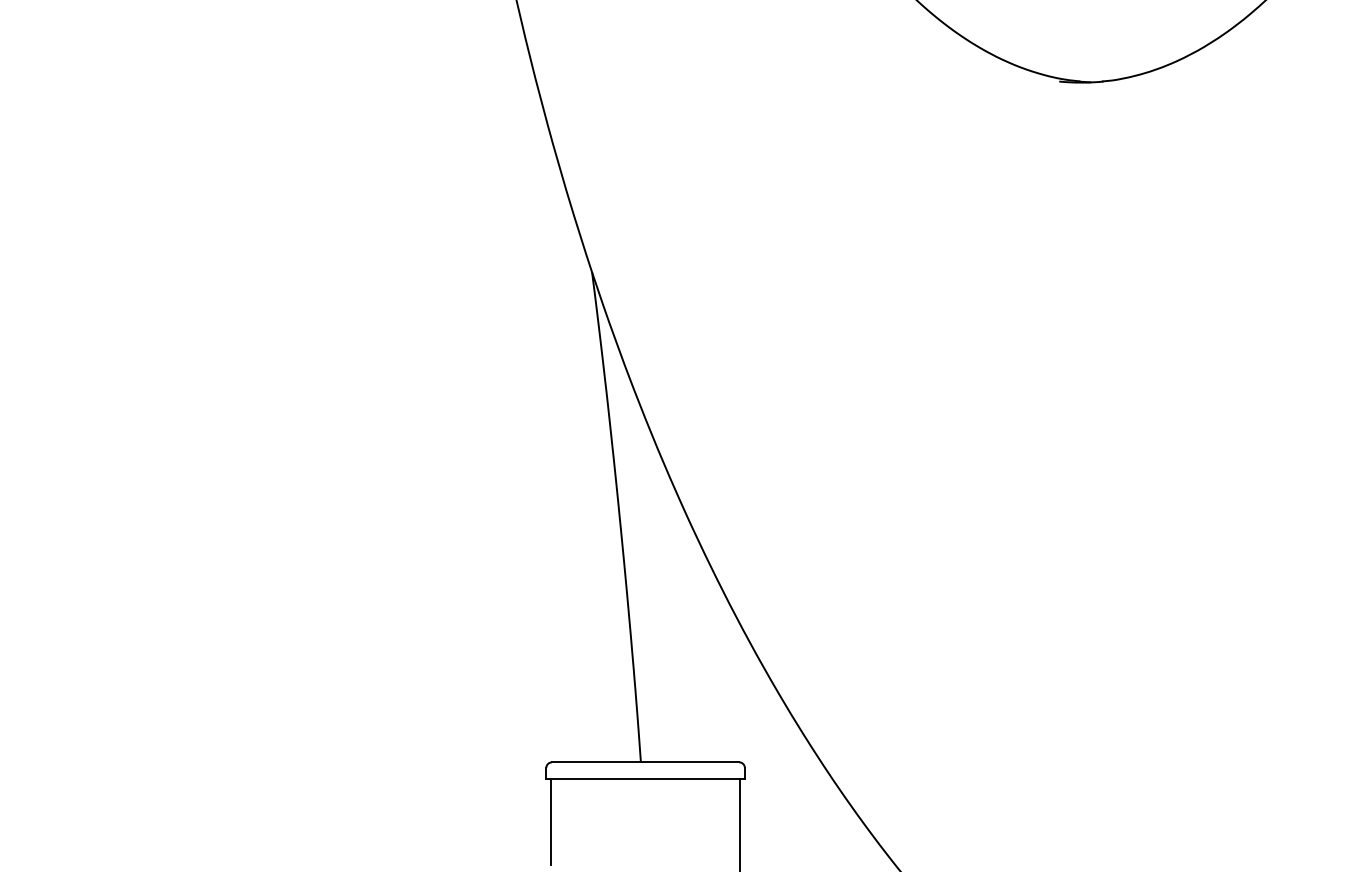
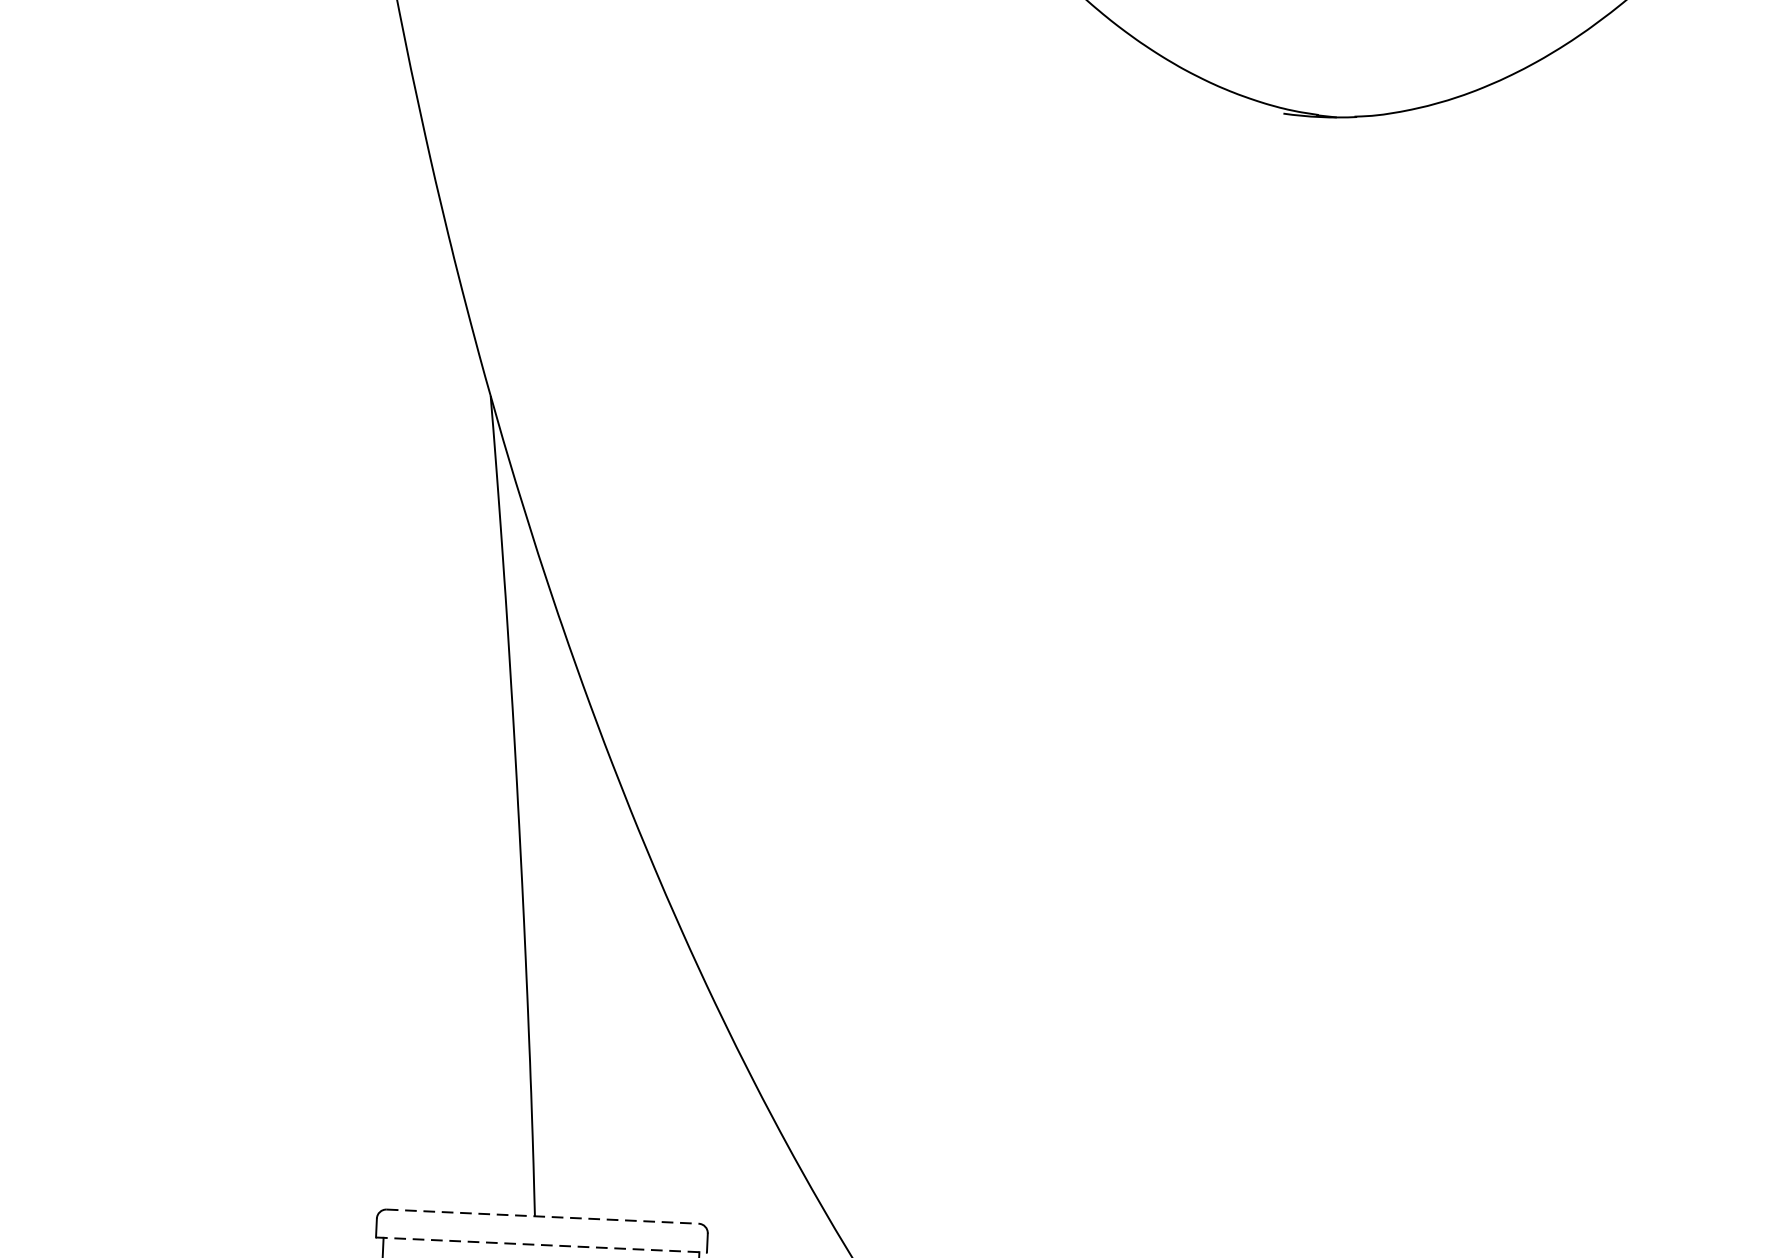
line: (645, 762) -> (542, 1216), solid -> dashed
line: (646, 779) -> (542, 1245), solid -> dashed

